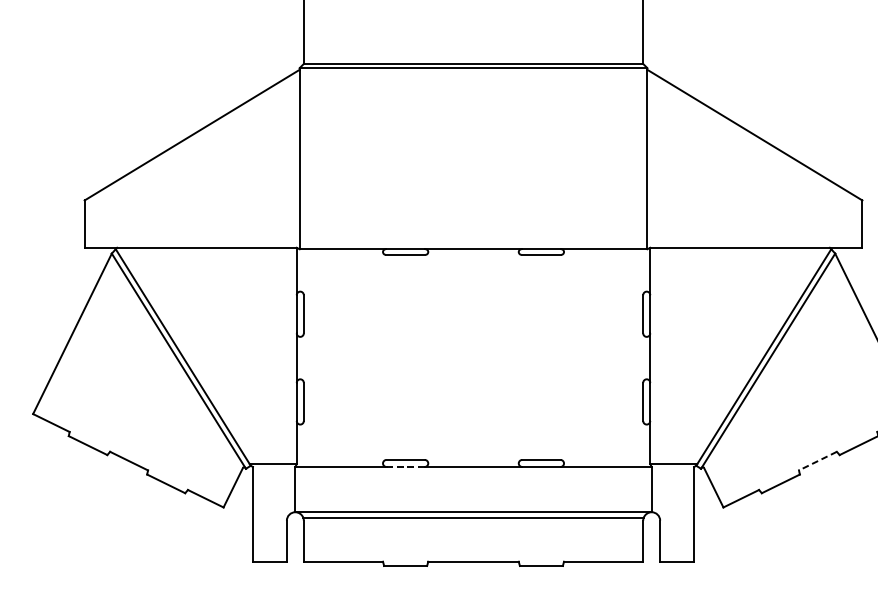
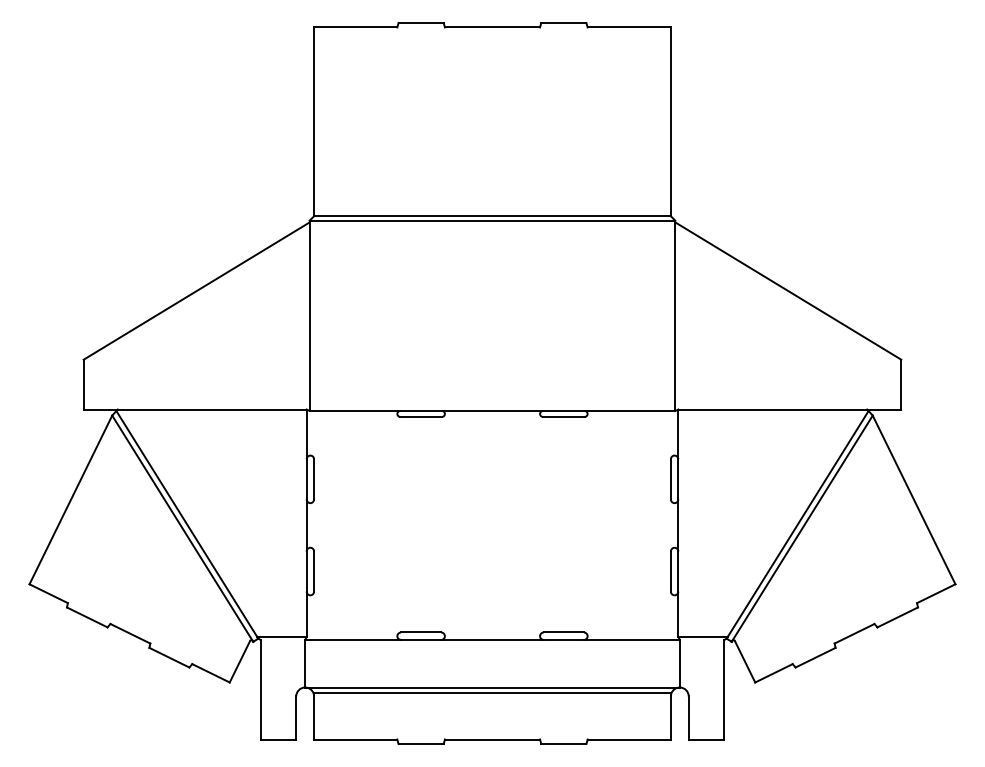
line: (817, 460) -> (854, 633), dashed -> solid
line: (405, 466) -> (421, 639), dashed -> solid

